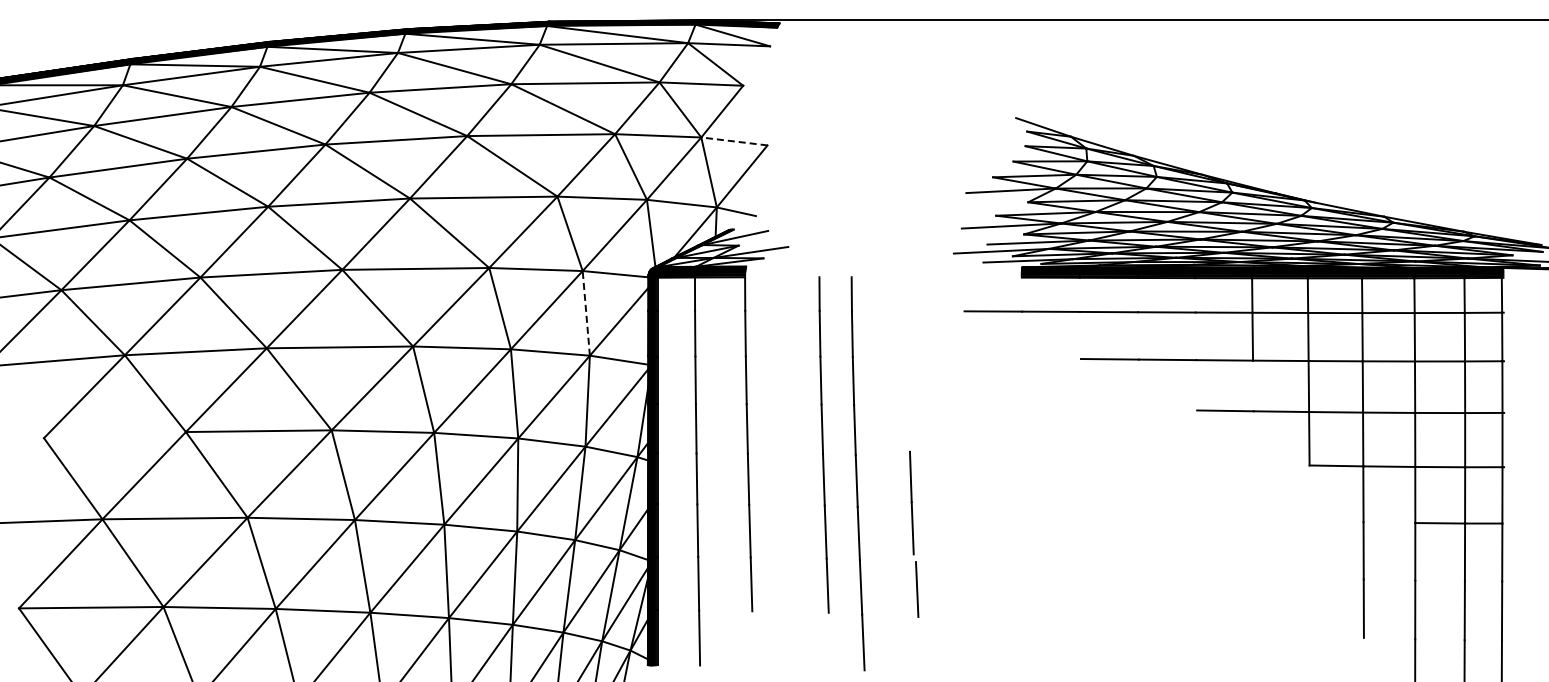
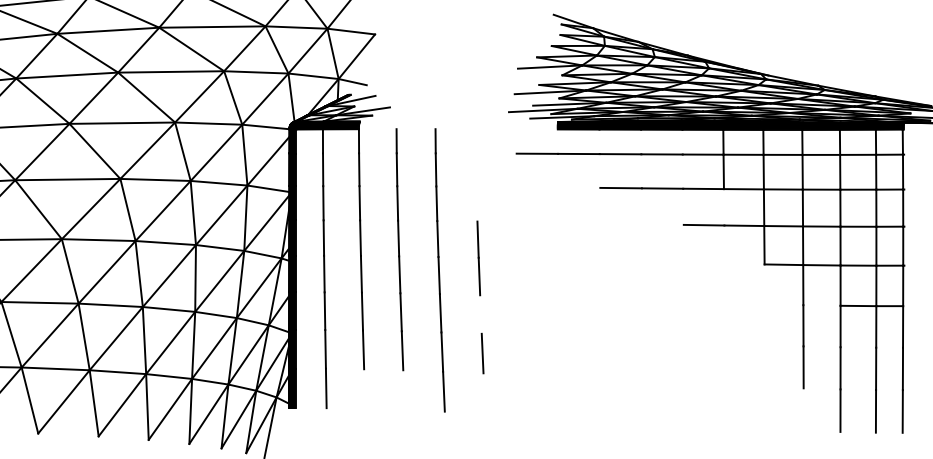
line: (733, 141) -> (350, 31), dashed -> solid
line: (586, 312) -> (244, 154), dashed -> solid
part: (823, 444) -> (399, 249), moved
line: (911, 502) -> (478, 257), moved

